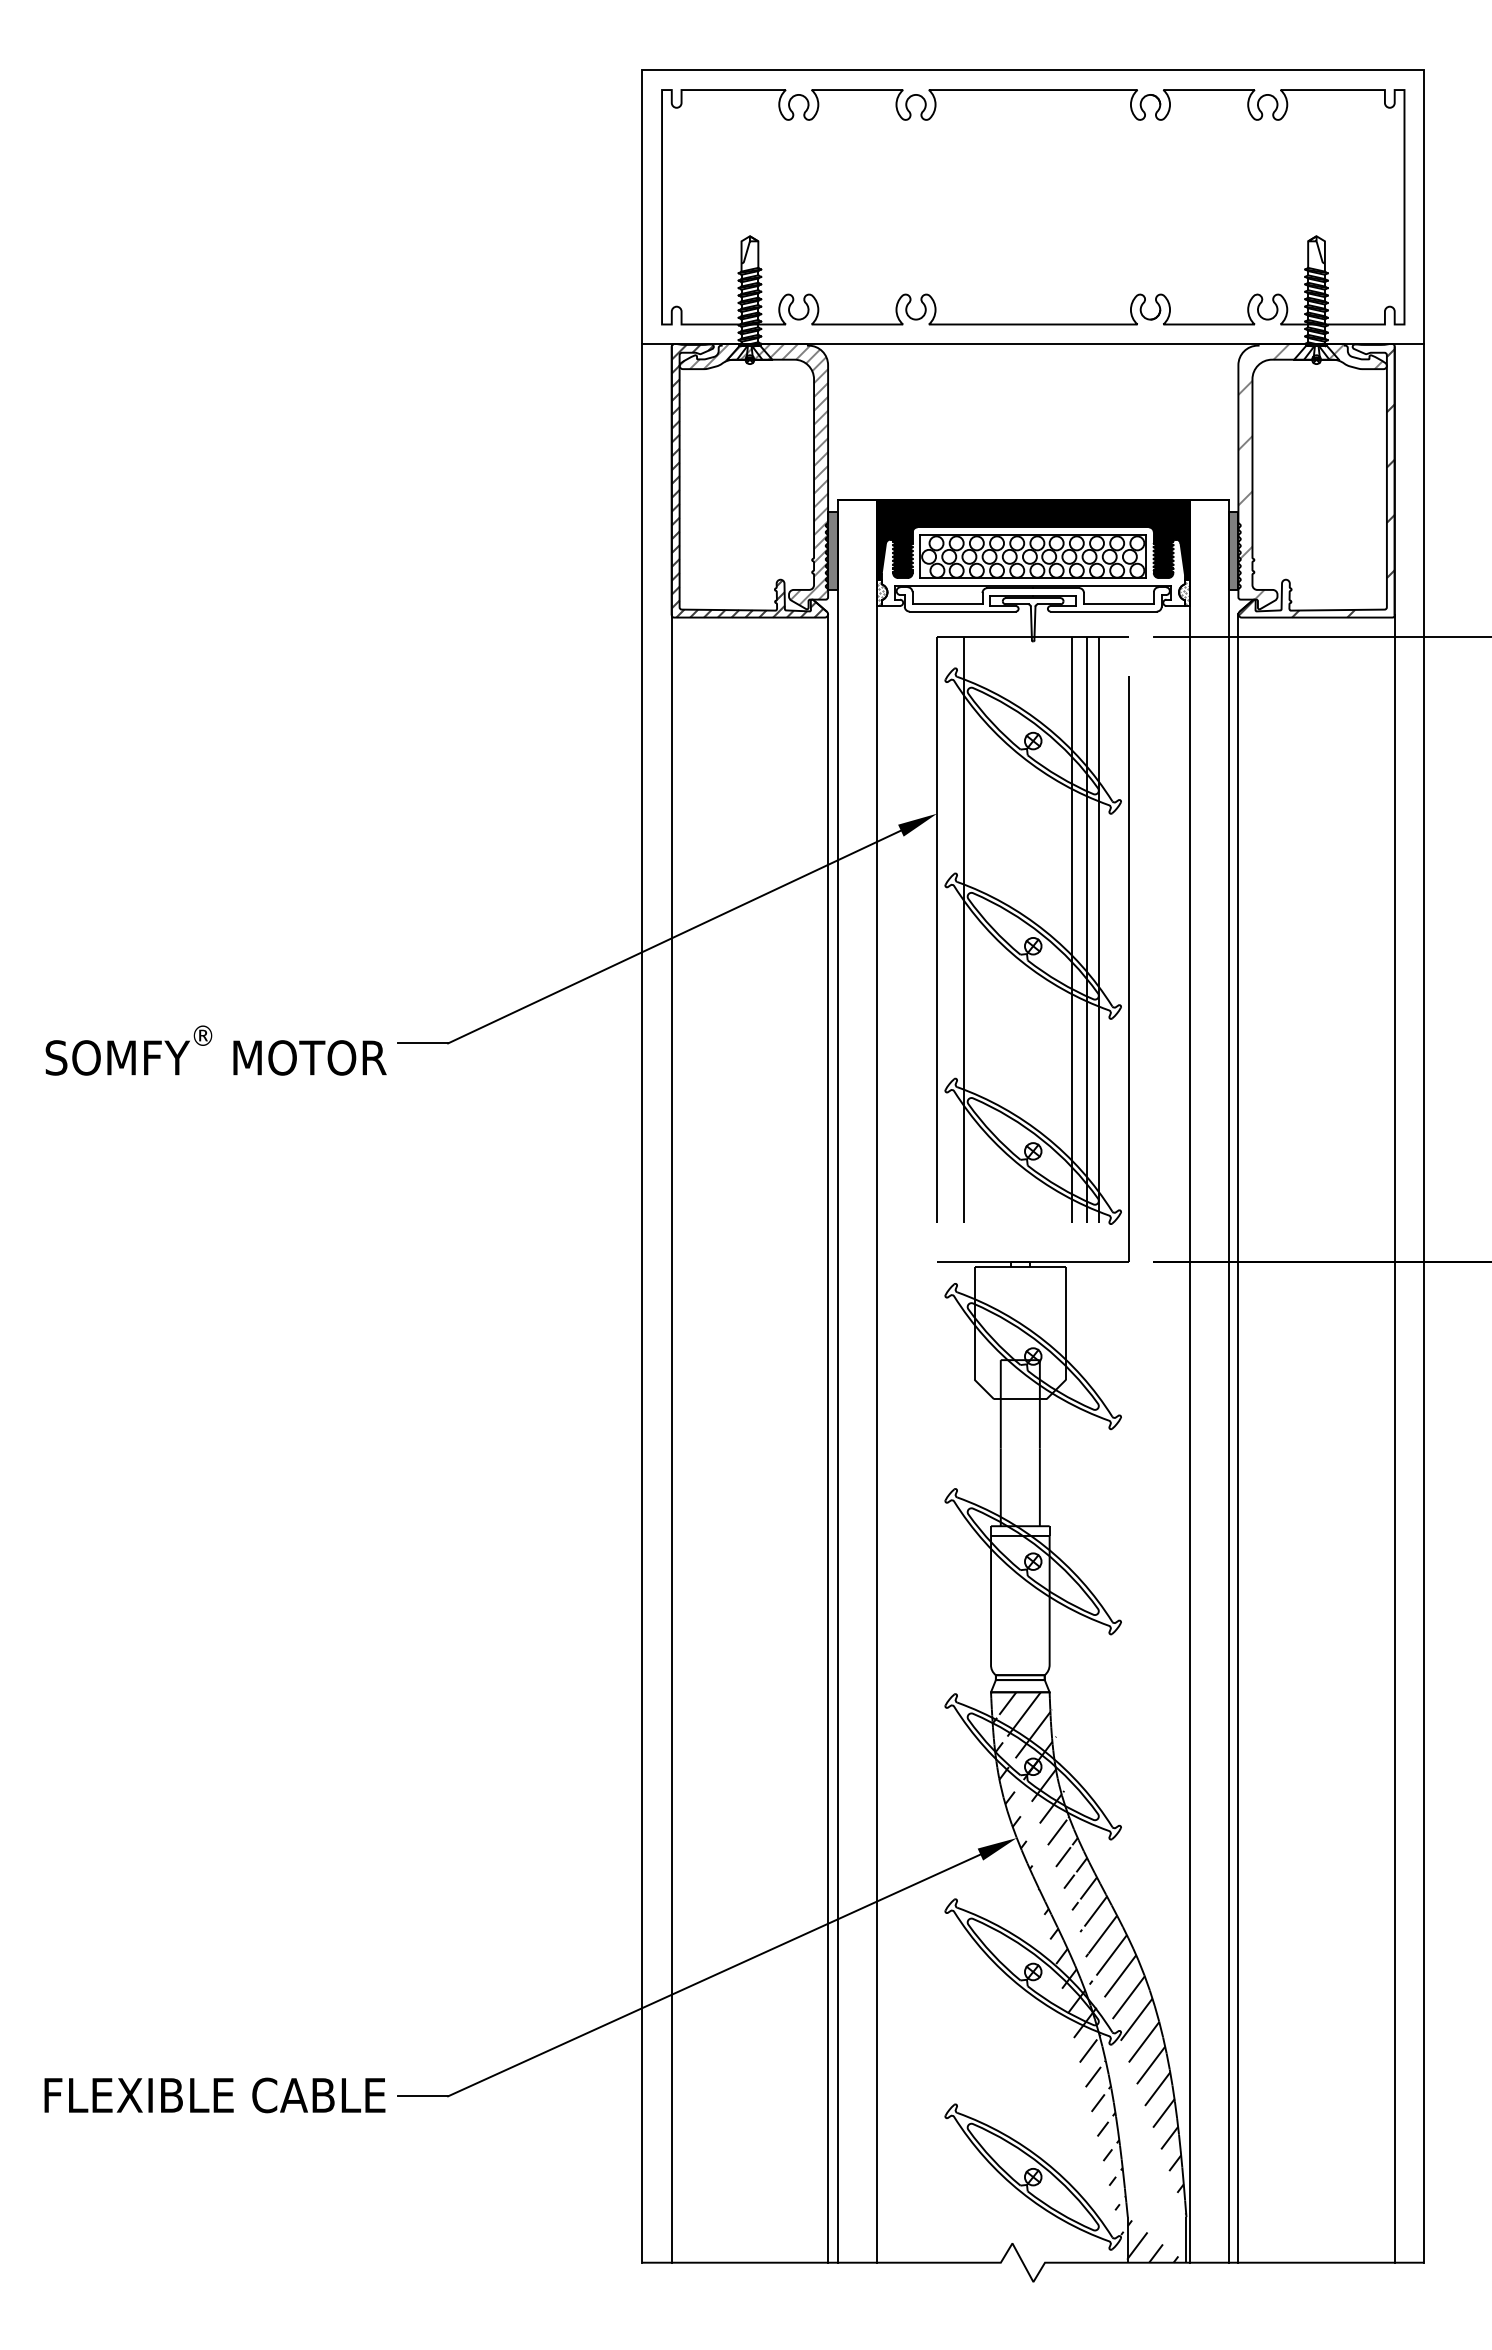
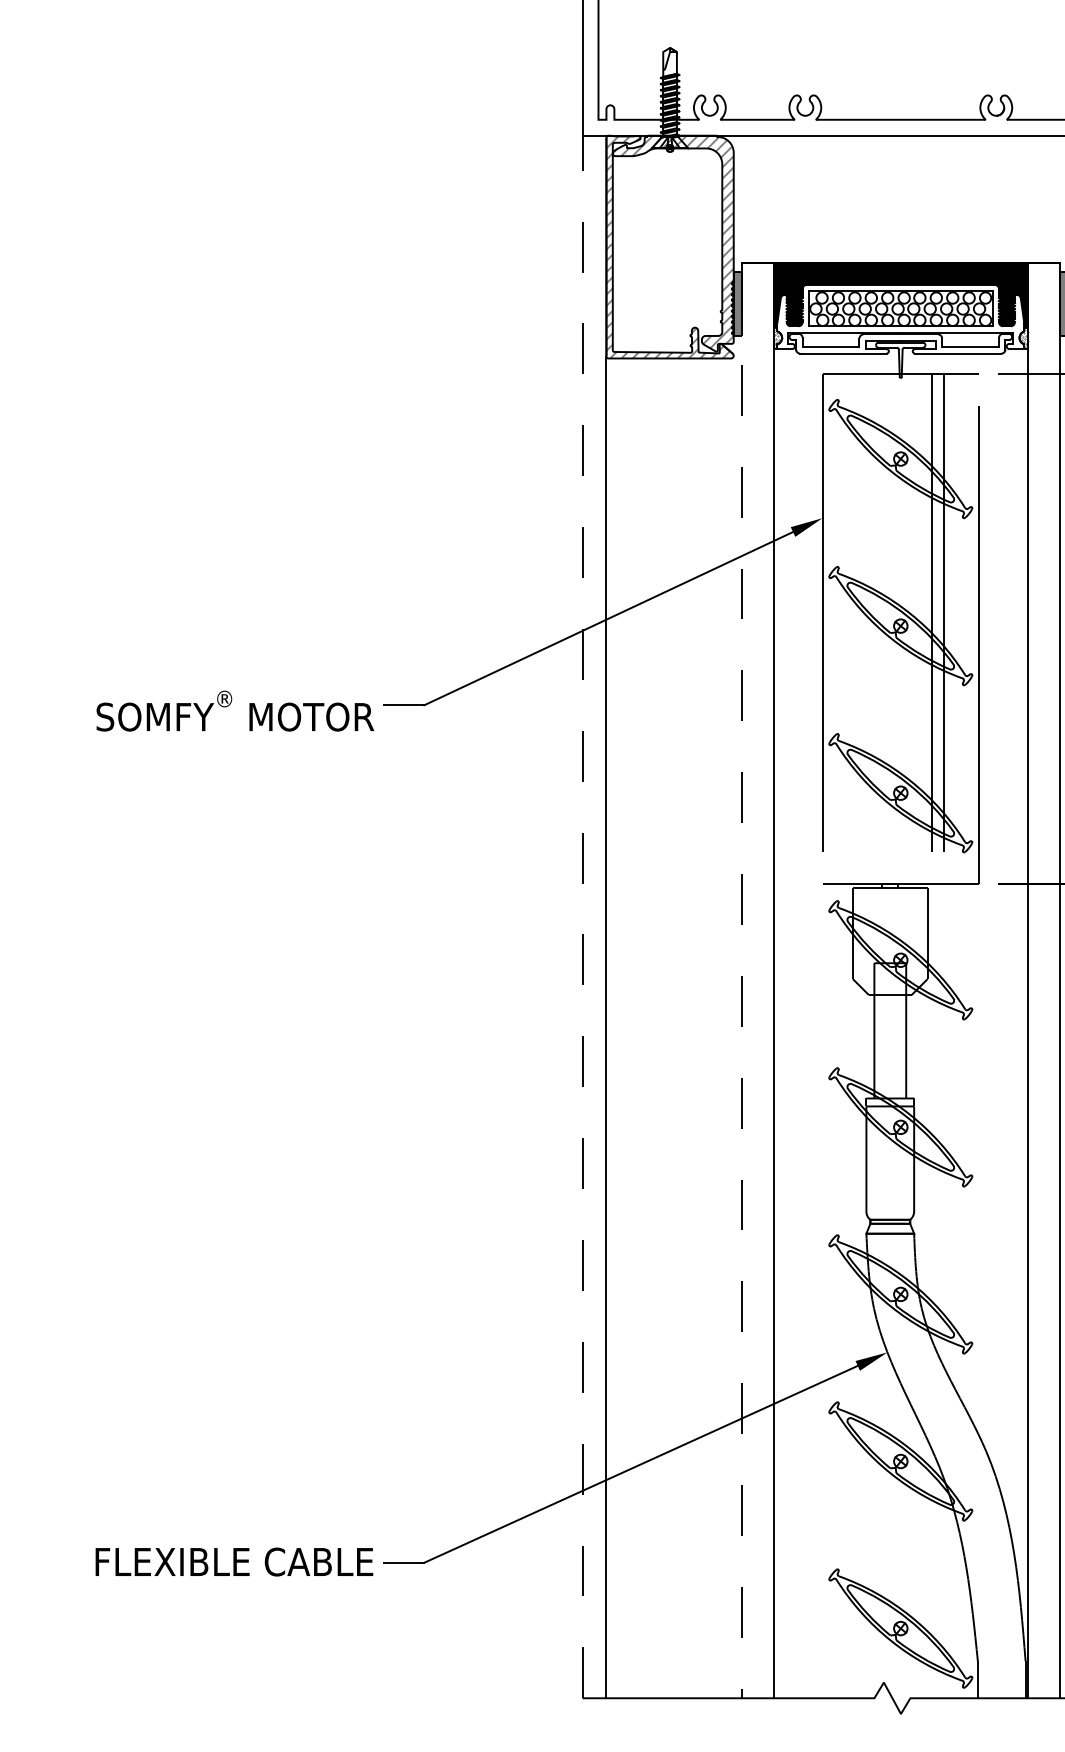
hatch: (747, 480) -> (668, 246), removed
line: (964, 949) -> (844, 628), removed
line: (1098, 949) -> (953, 628), removed
line: (642, 1302) -> (582, 916), solid -> dashed
line: (837, 1382) -> (741, 981), solid -> dashed
line: (828, 1438) -> (734, 1027), removed
hatch: (1088, 1977) -> (945, 1466), removed

